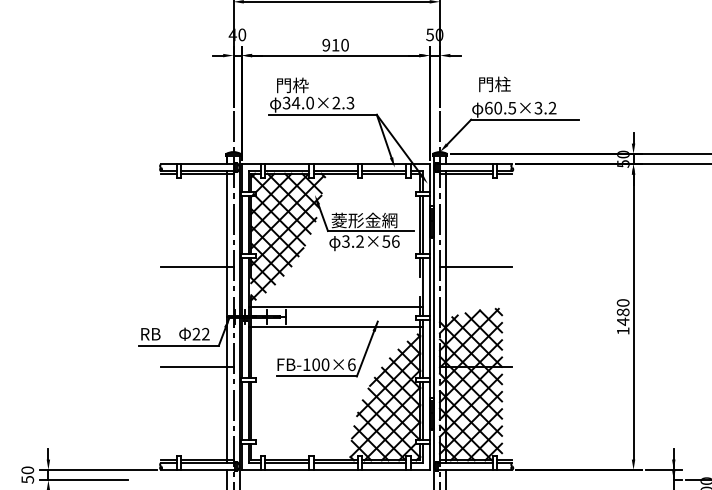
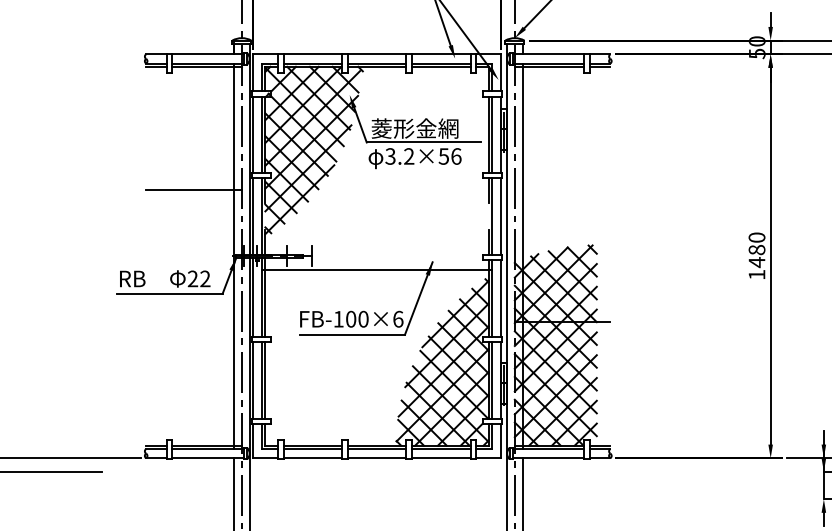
line: (476, 267) -> (563, 190), removed
line: (335, 306) -> (376, 242), removed
line: (197, 366) -> (194, 321), removed

